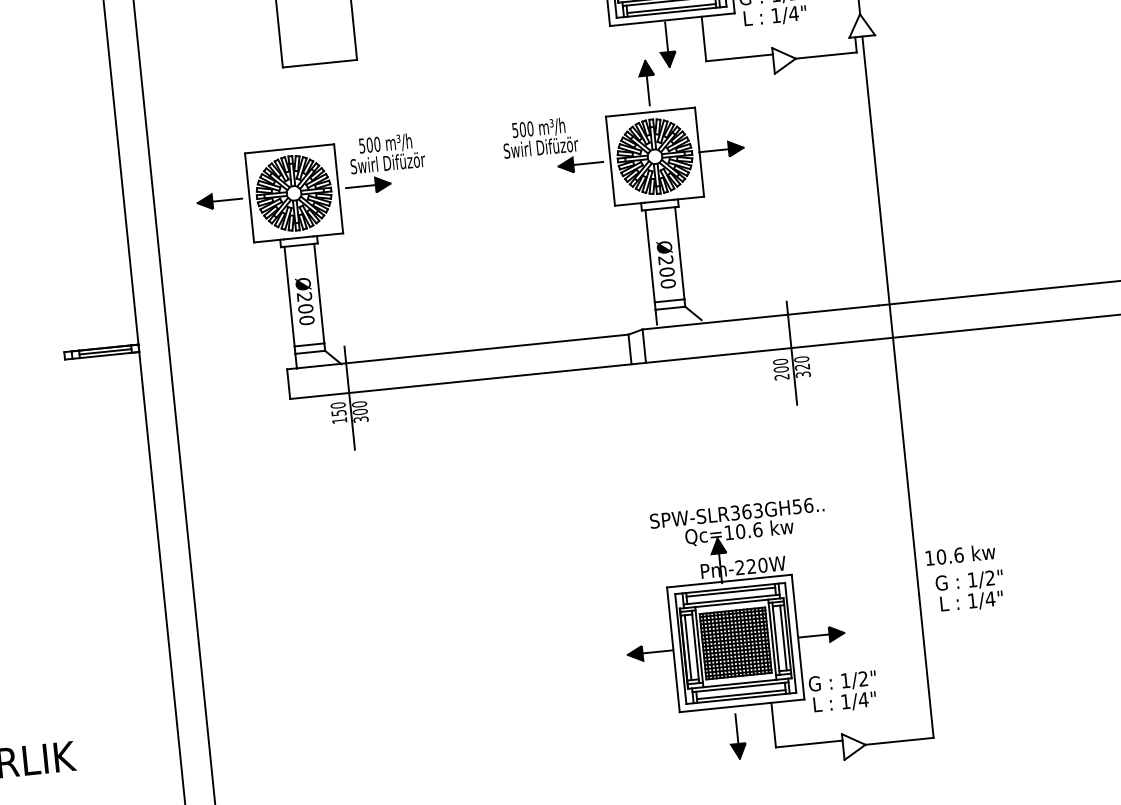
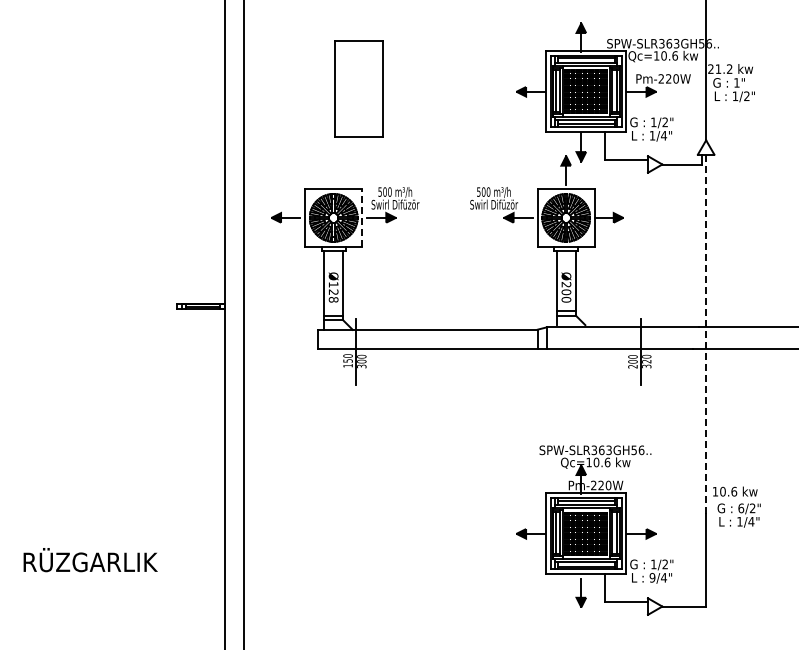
line: (338, 188) -> (362, 217), solid -> dashed
text: (305, 309) -> (333, 292), Ø200 -> Ø128
line: (891, 315) -> (706, 334), solid -> dashed
text: (972, 580) -> (741, 508), 1/2" -> 6/2"
text: (845, 701) -> (652, 577), 1/4" -> 9/4"

